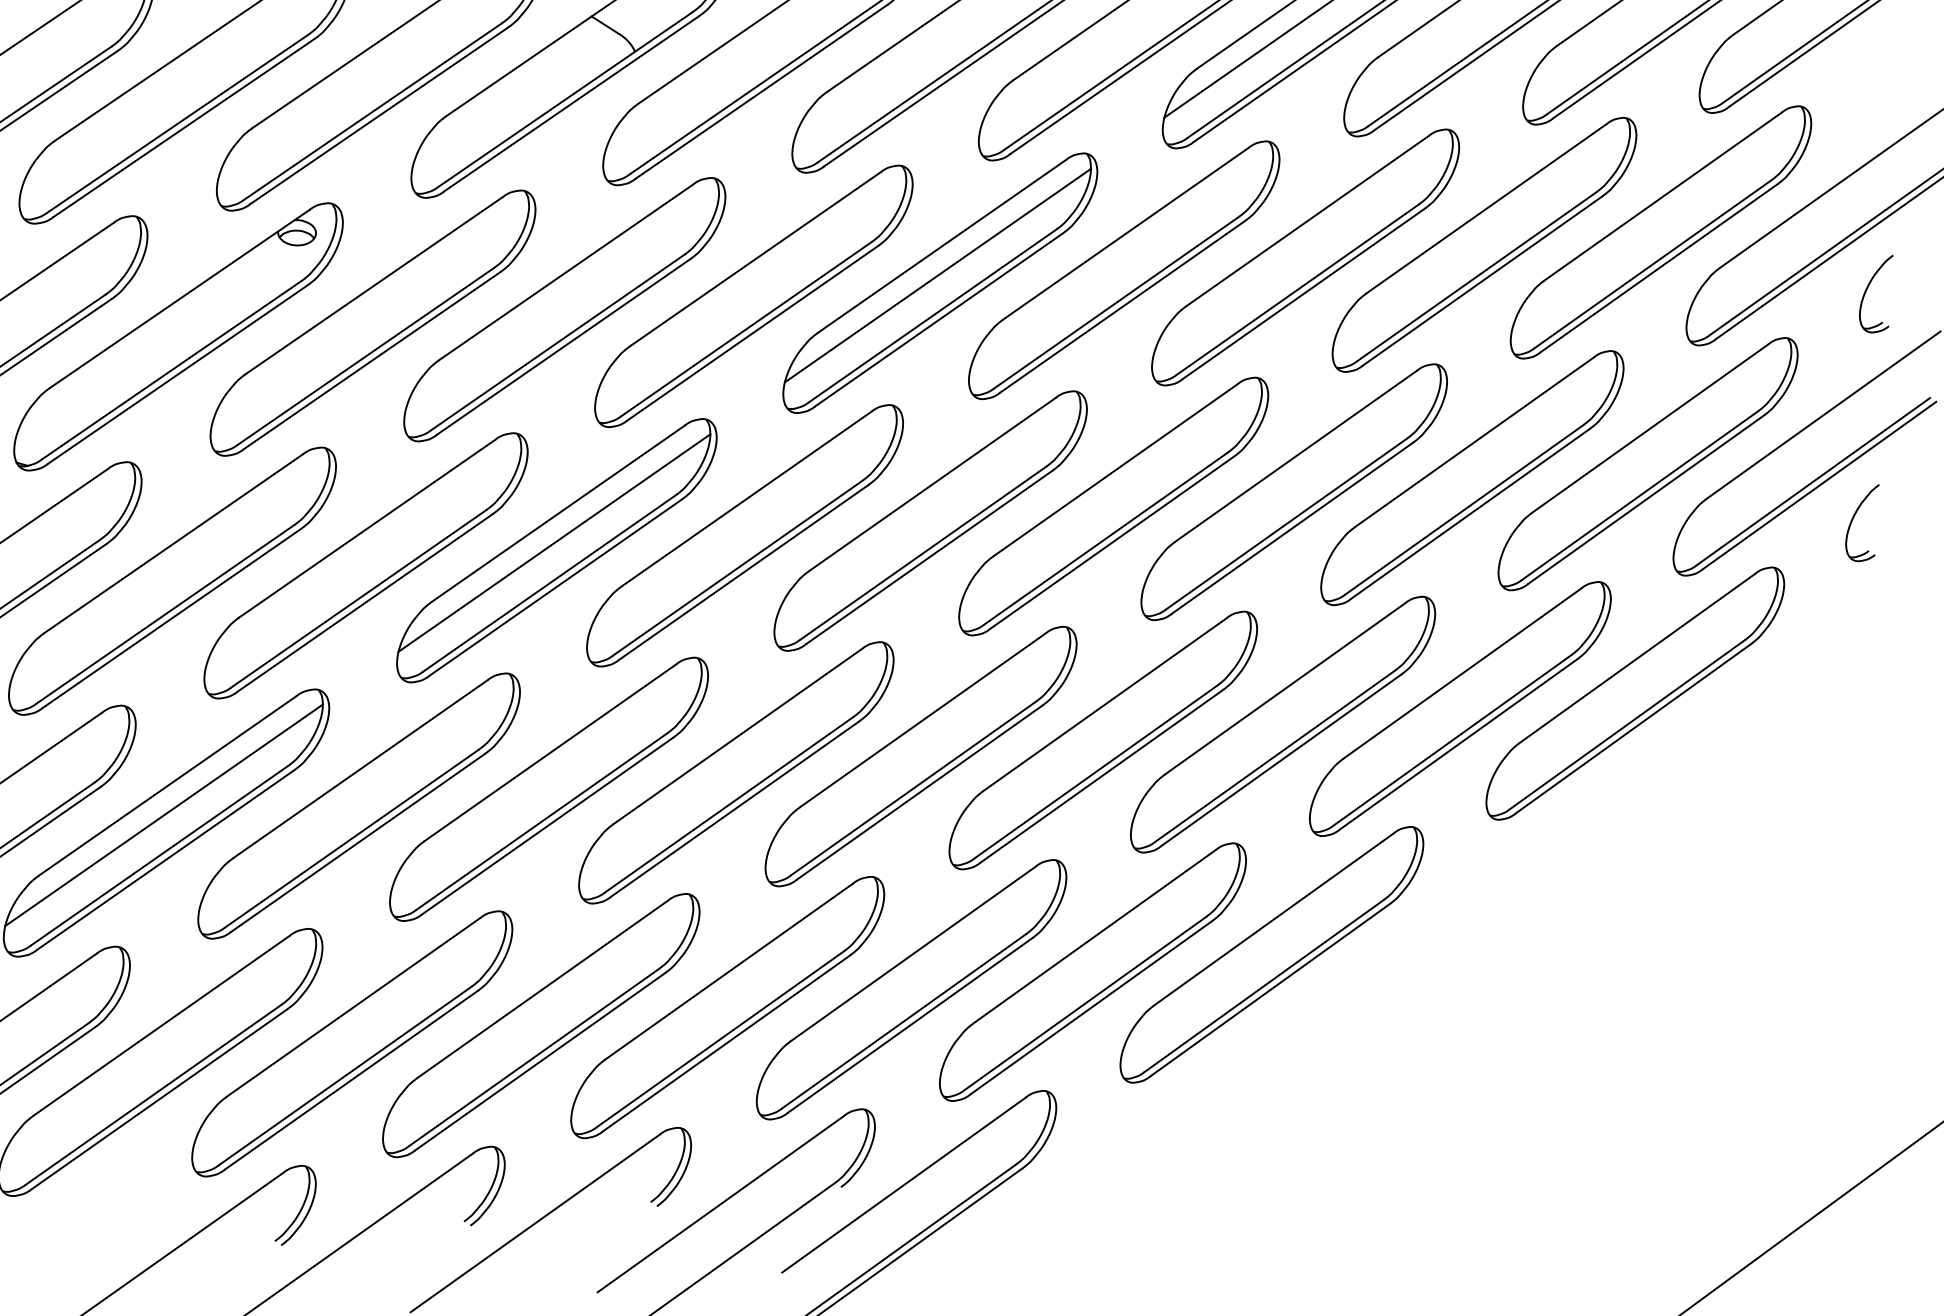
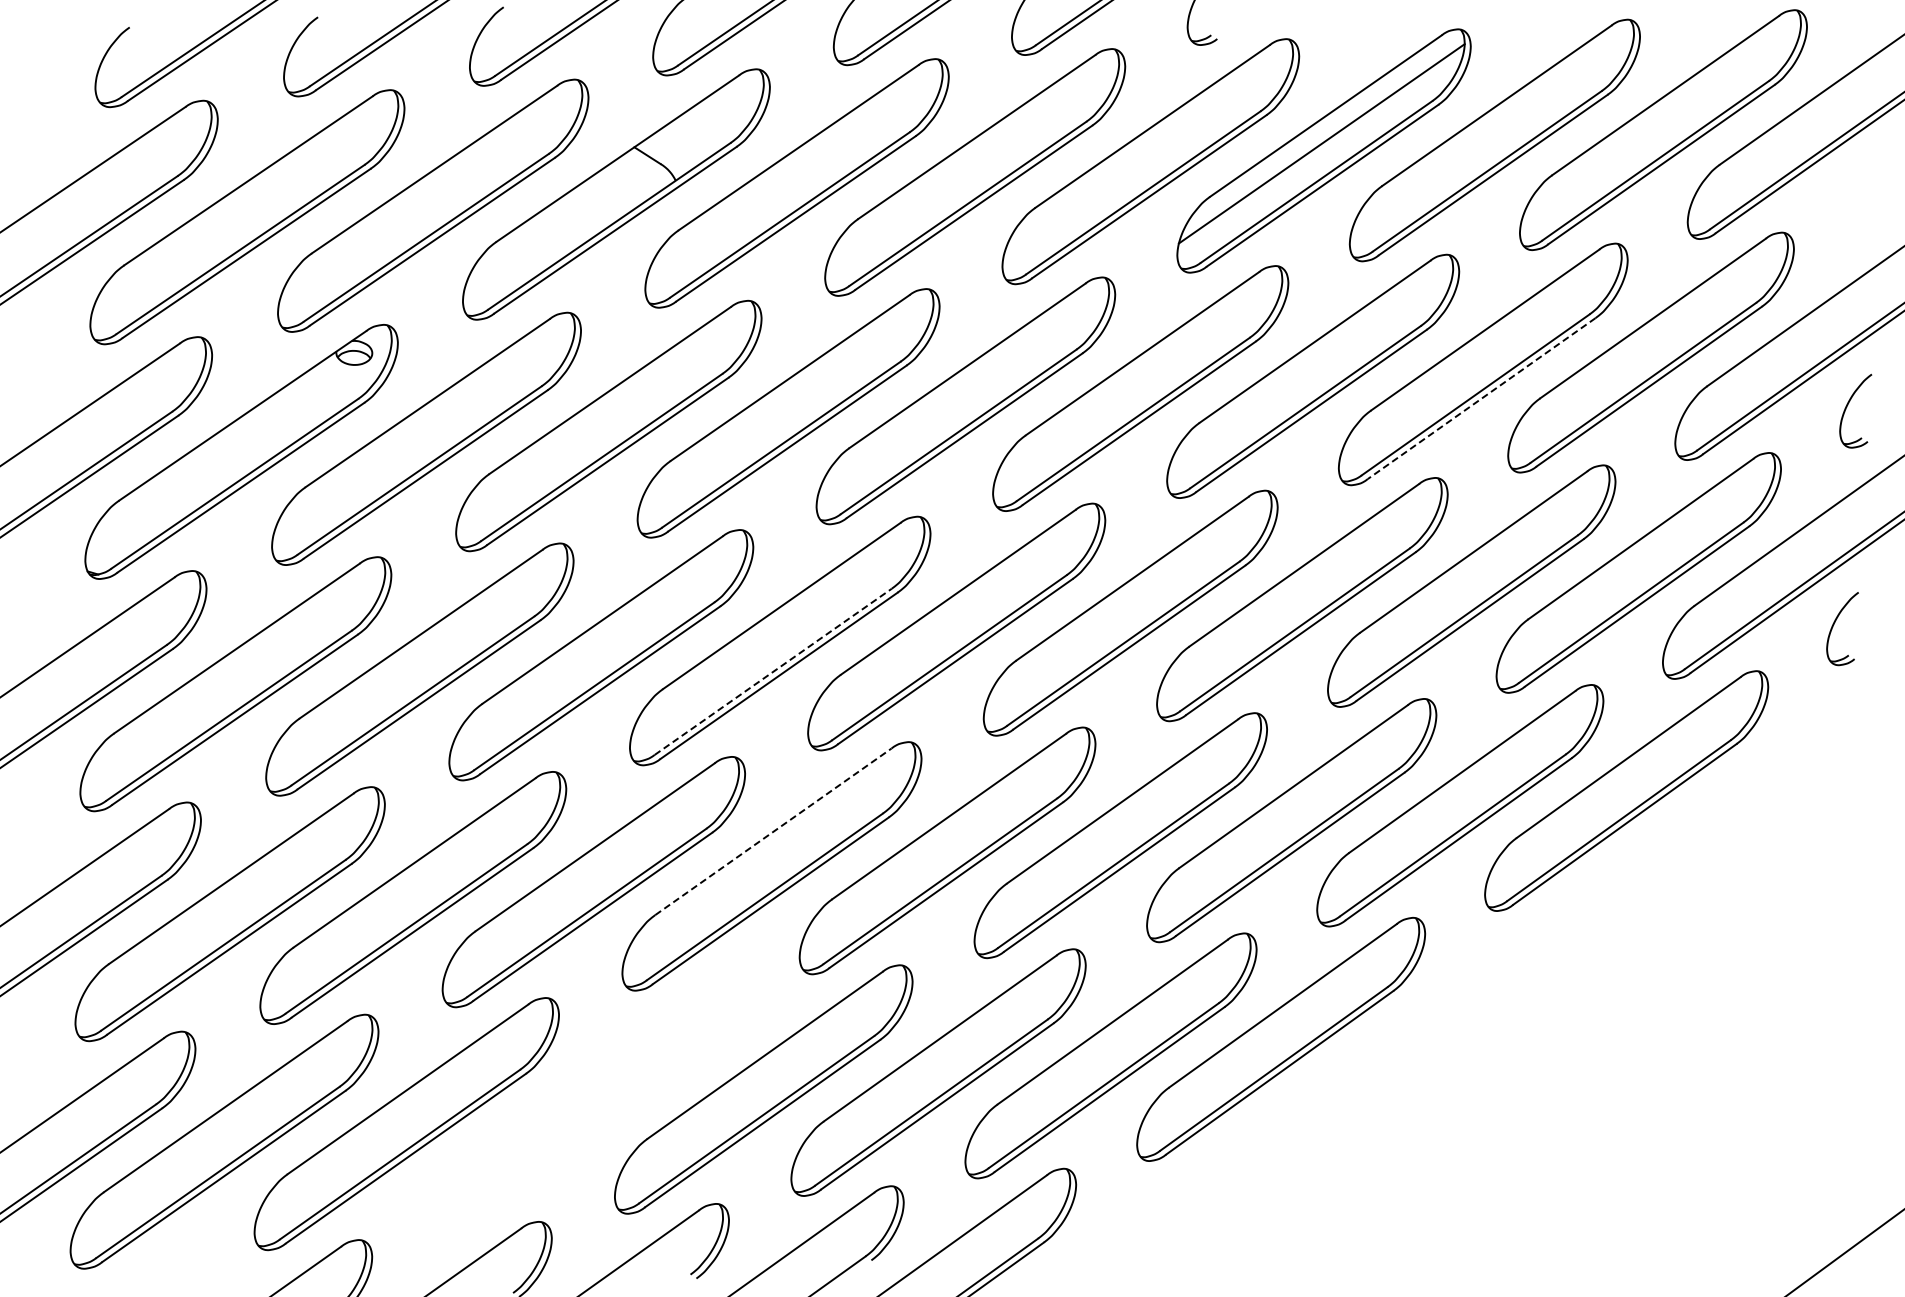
line: (937, 275) -> (963, 393), removed
line: (1482, 280) -> (1481, 398), solid -> dashed
line: (553, 542) -> (598, 647), removed
line: (737, 567) -> (773, 671), solid -> dashed
line: (737, 736) -> (773, 831), solid -> dashed
line: (163, 815) -> (227, 906), removed
part: (541, 1025) -> (586, 1106), removed

